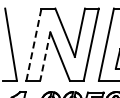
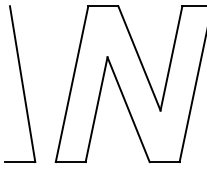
line: (33, 44) -> (71, 83), dashed -> solid
line: (45, 56) -> (96, 109), dashed -> solid

